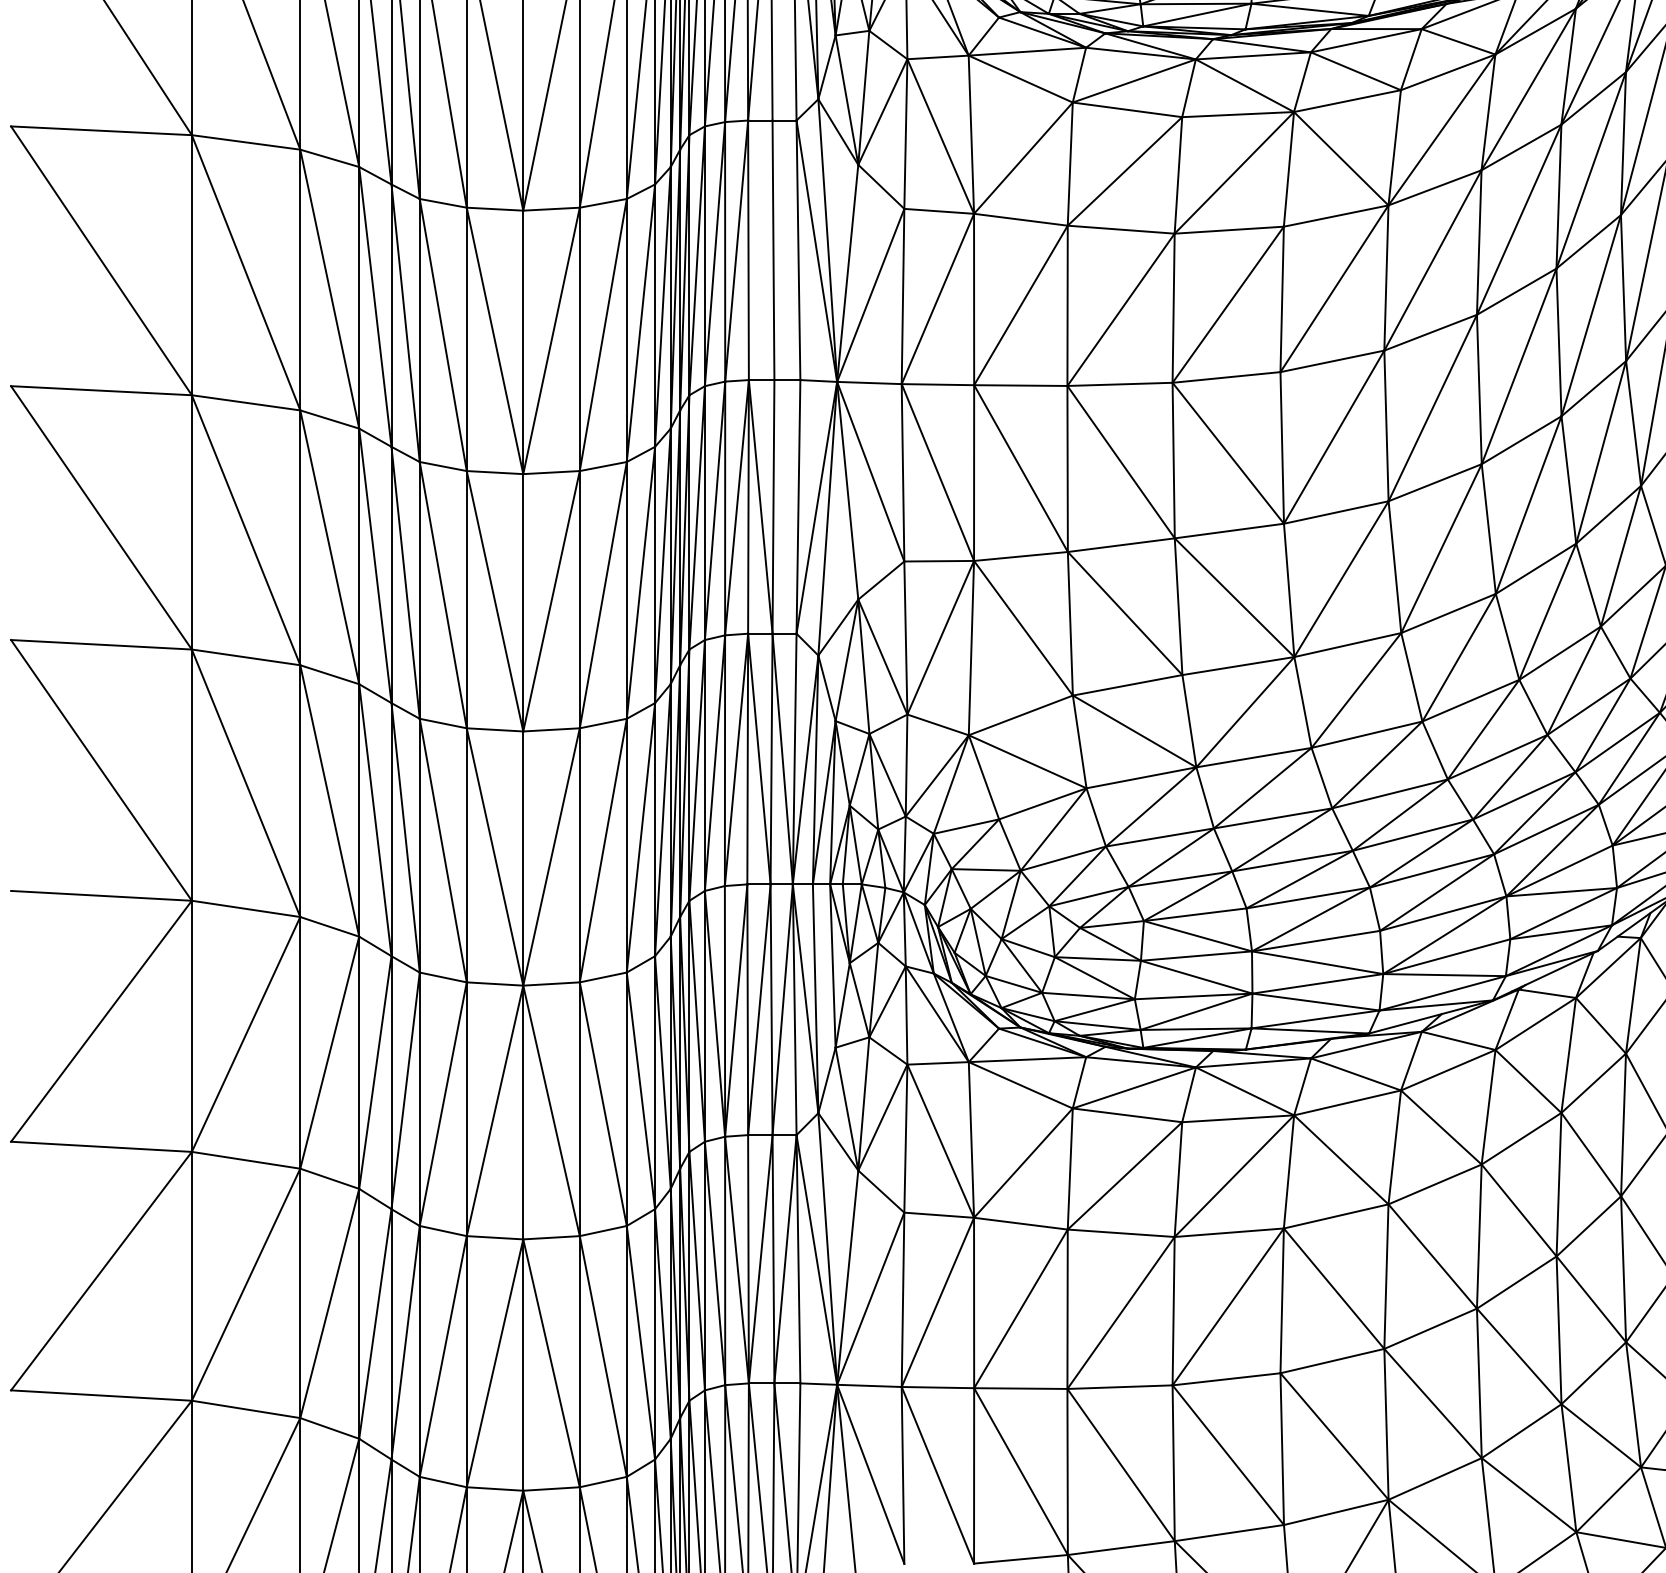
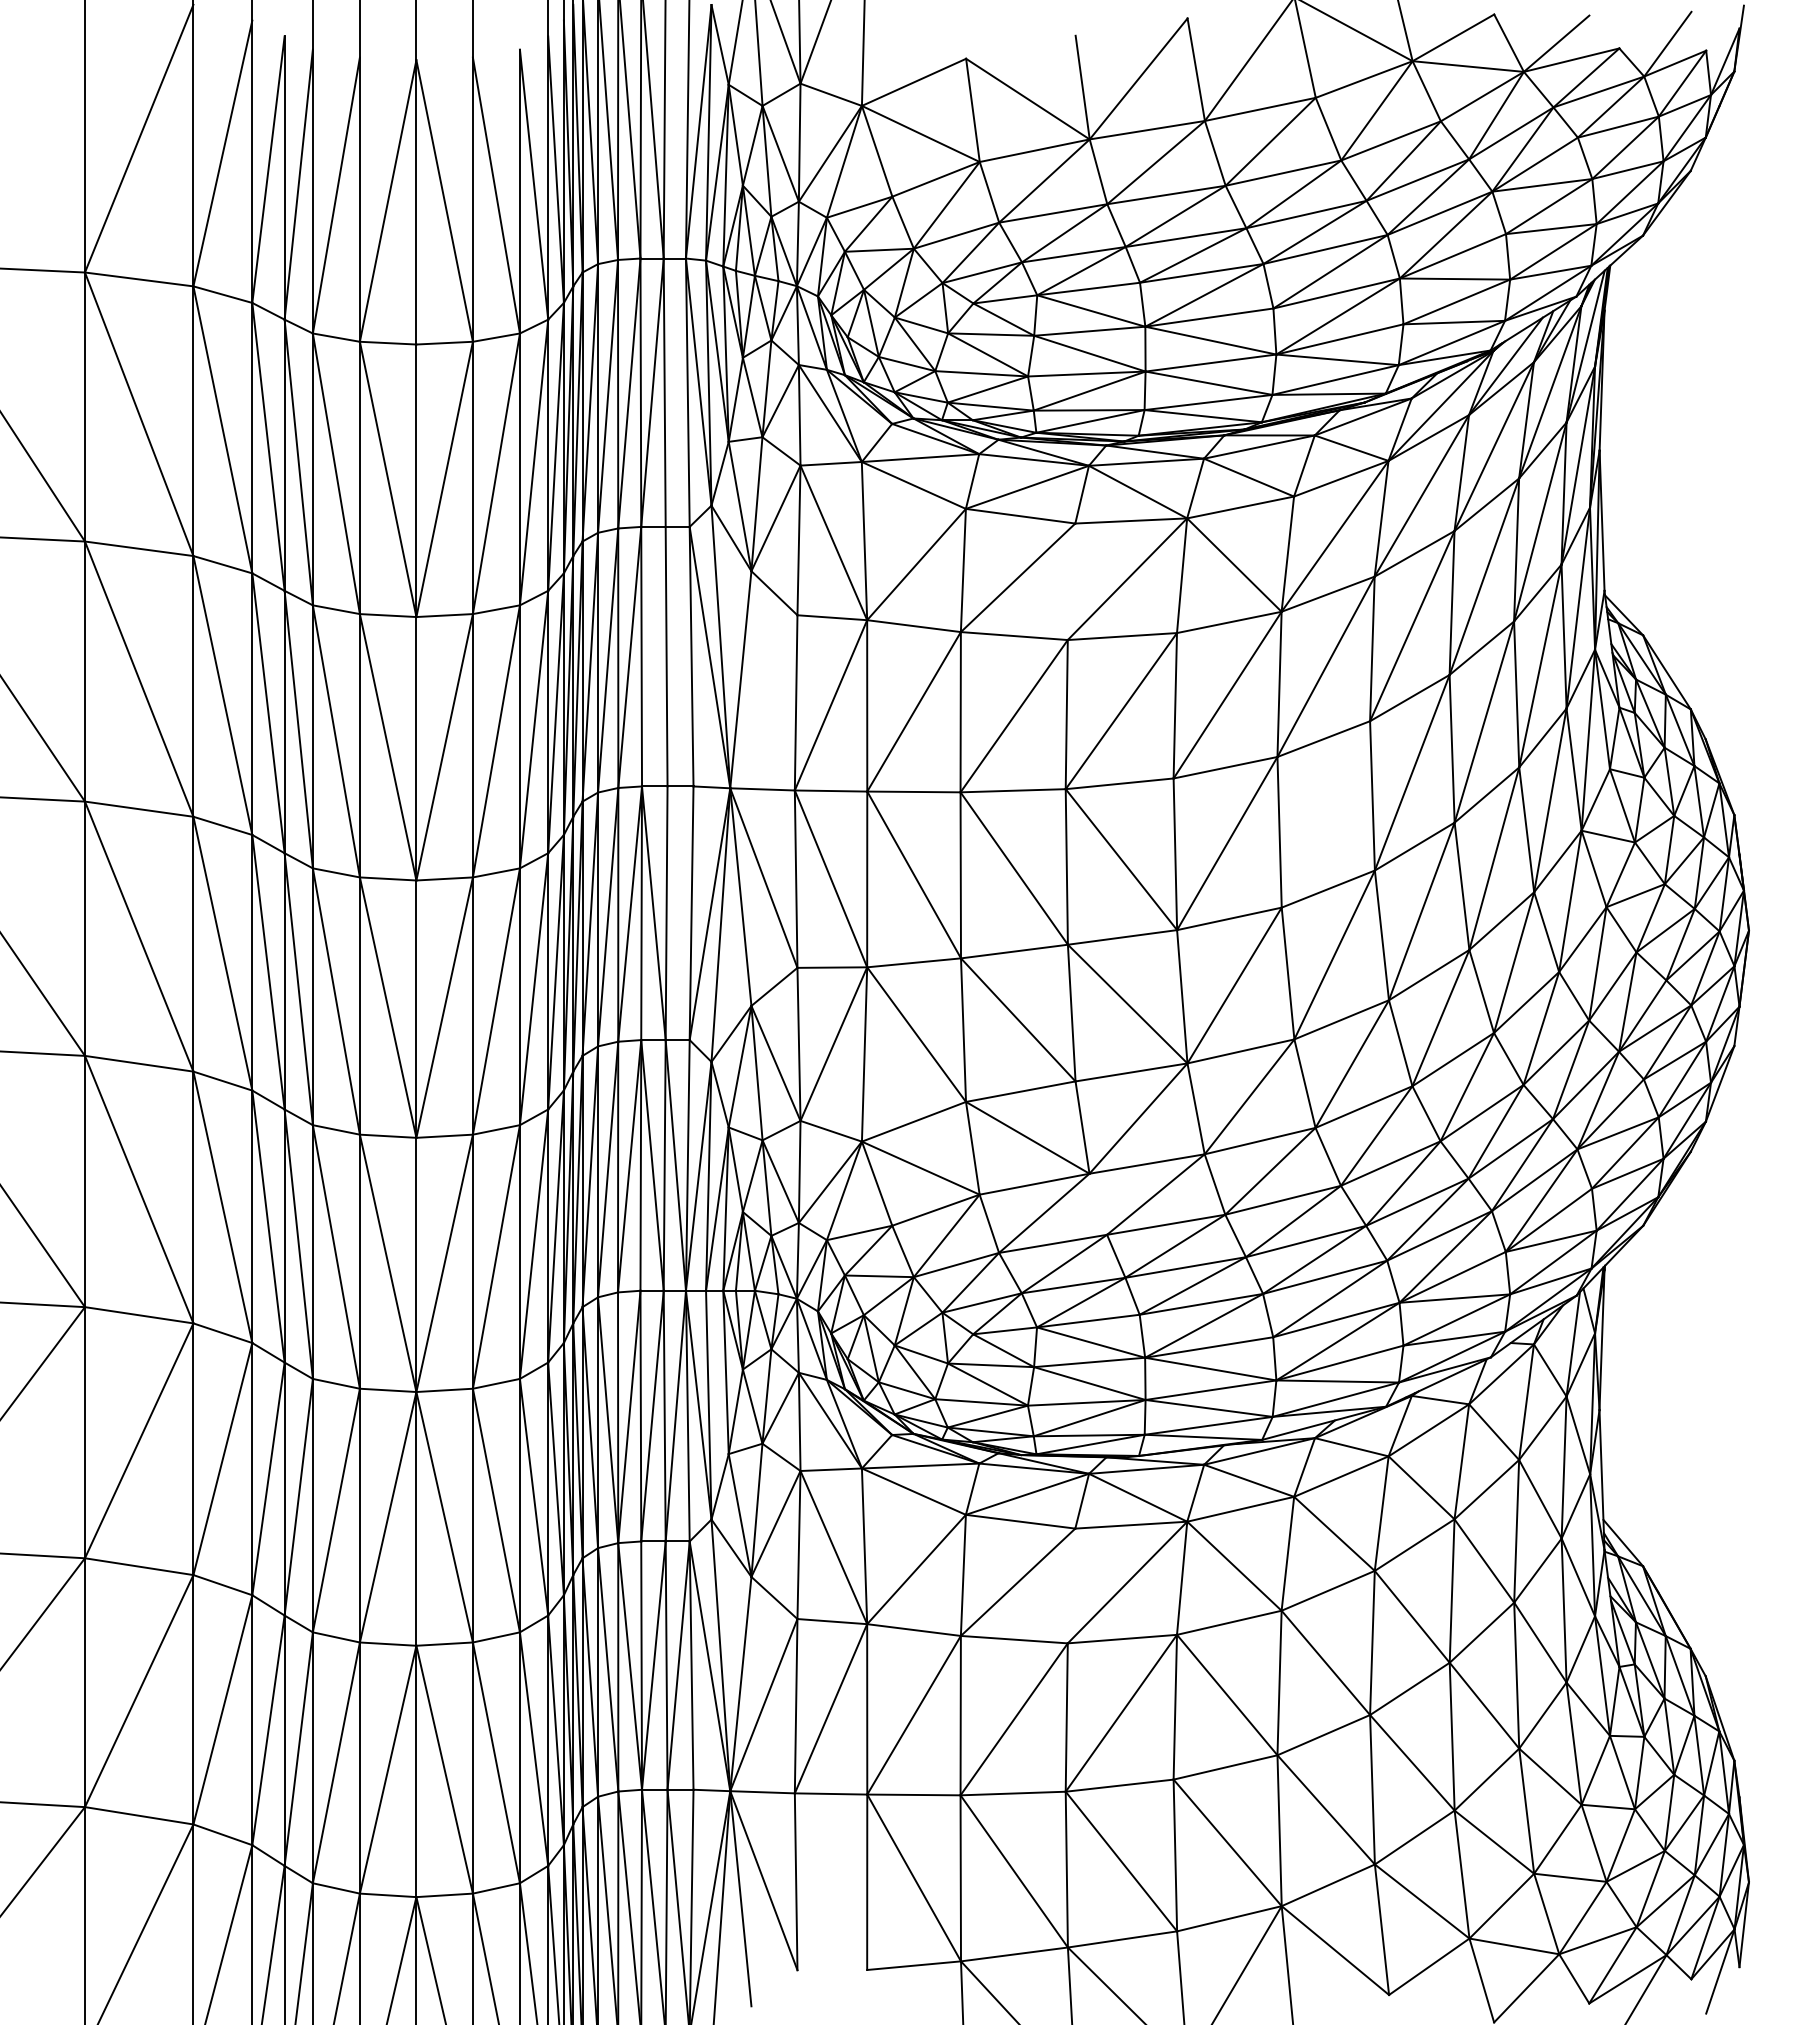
line: (1178, 175) -> (1071, 581), removed
line: (870, 295) -> (763, 701), removed
line: (1432, 408) -> (1325, 814), removed
line: (1205, 797) -> (1098, 1203), removed
line: (1178, 1179) -> (1071, 1585), removed
line: (937, 1475) -> (830, 1881), removed

